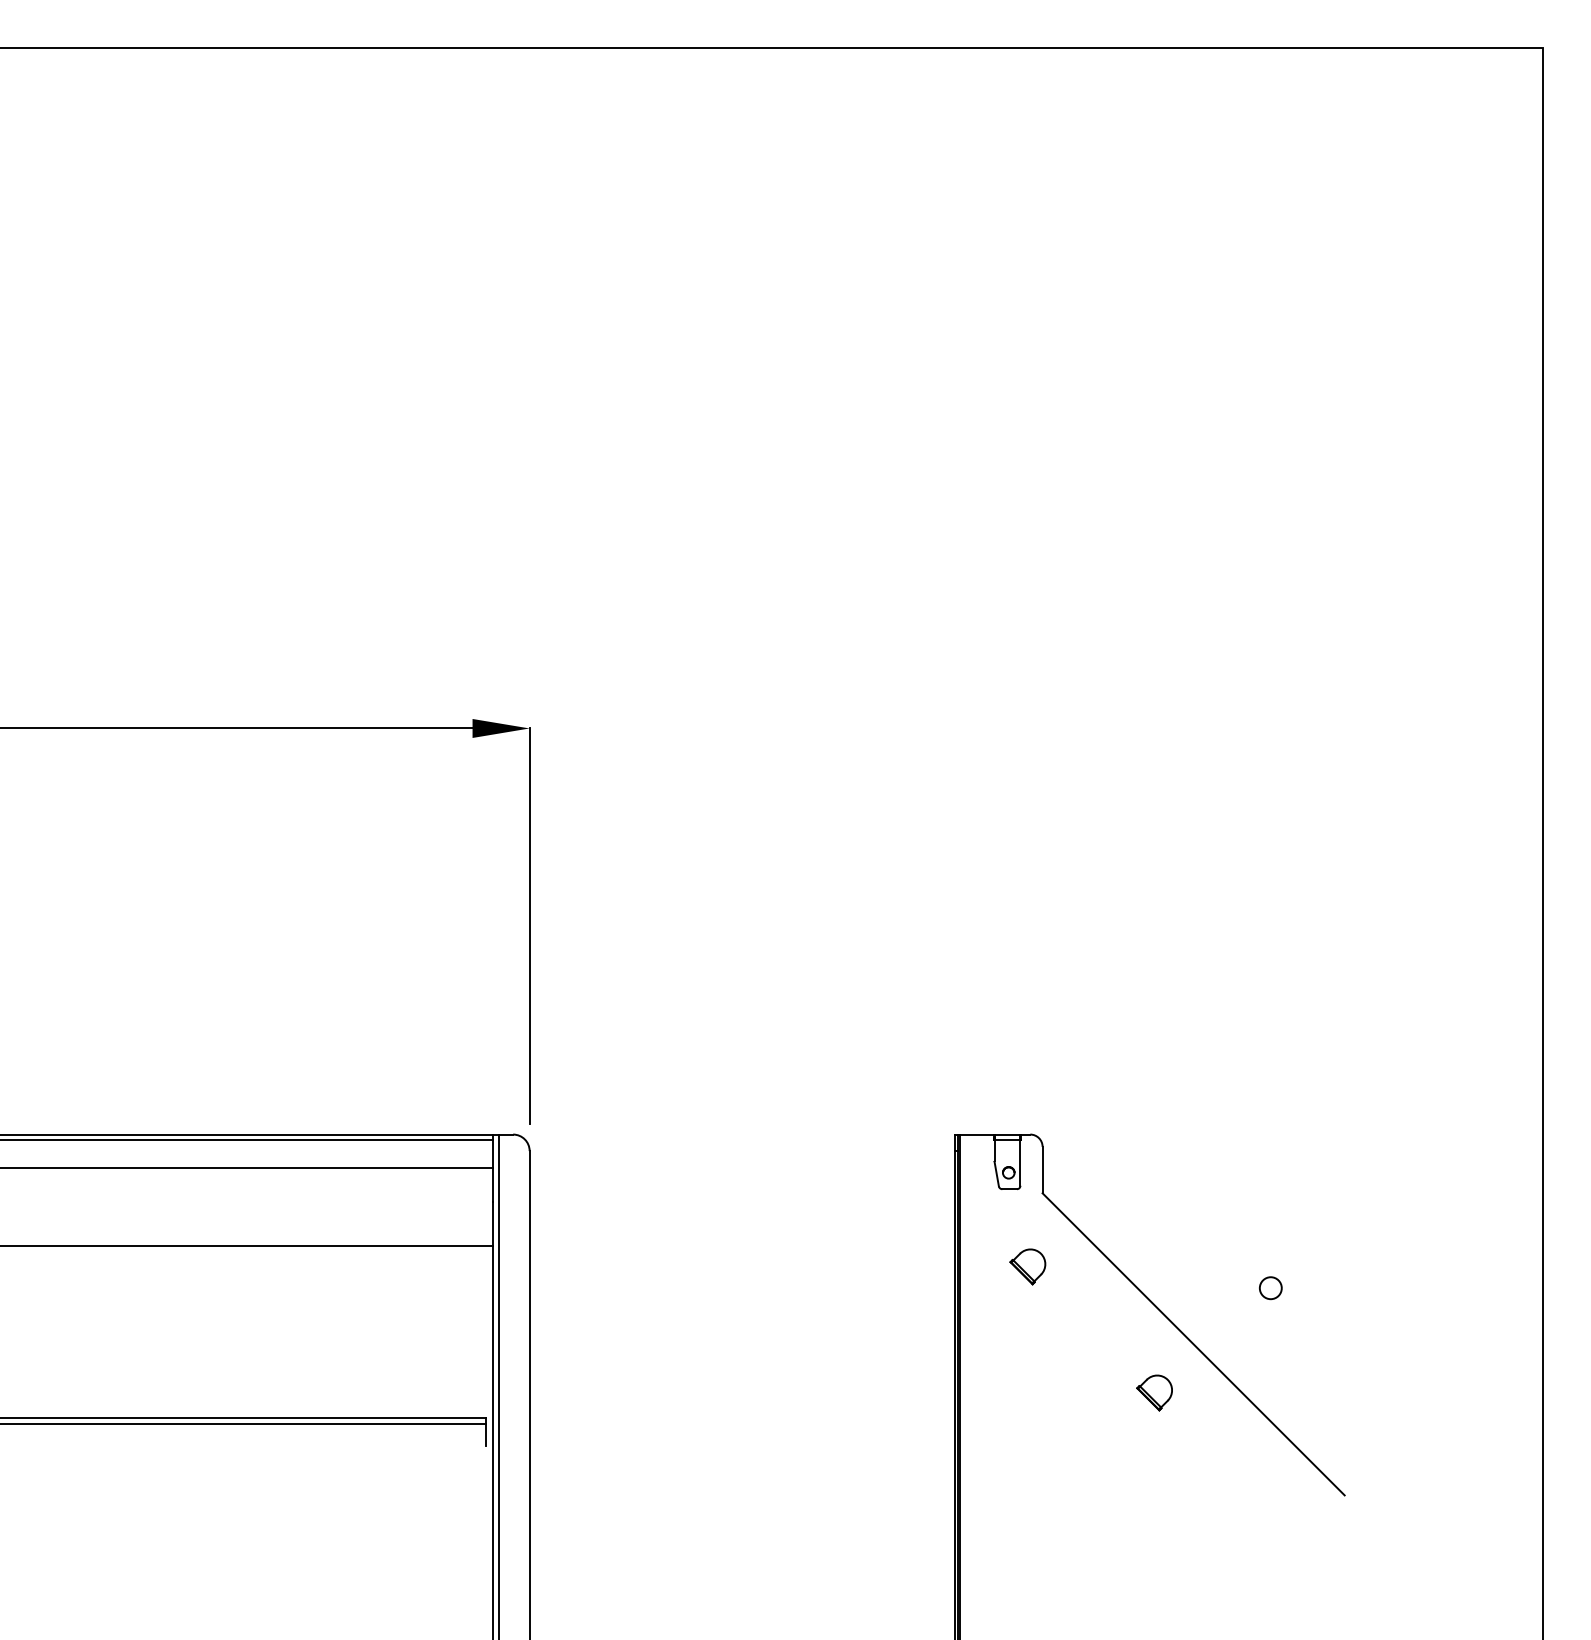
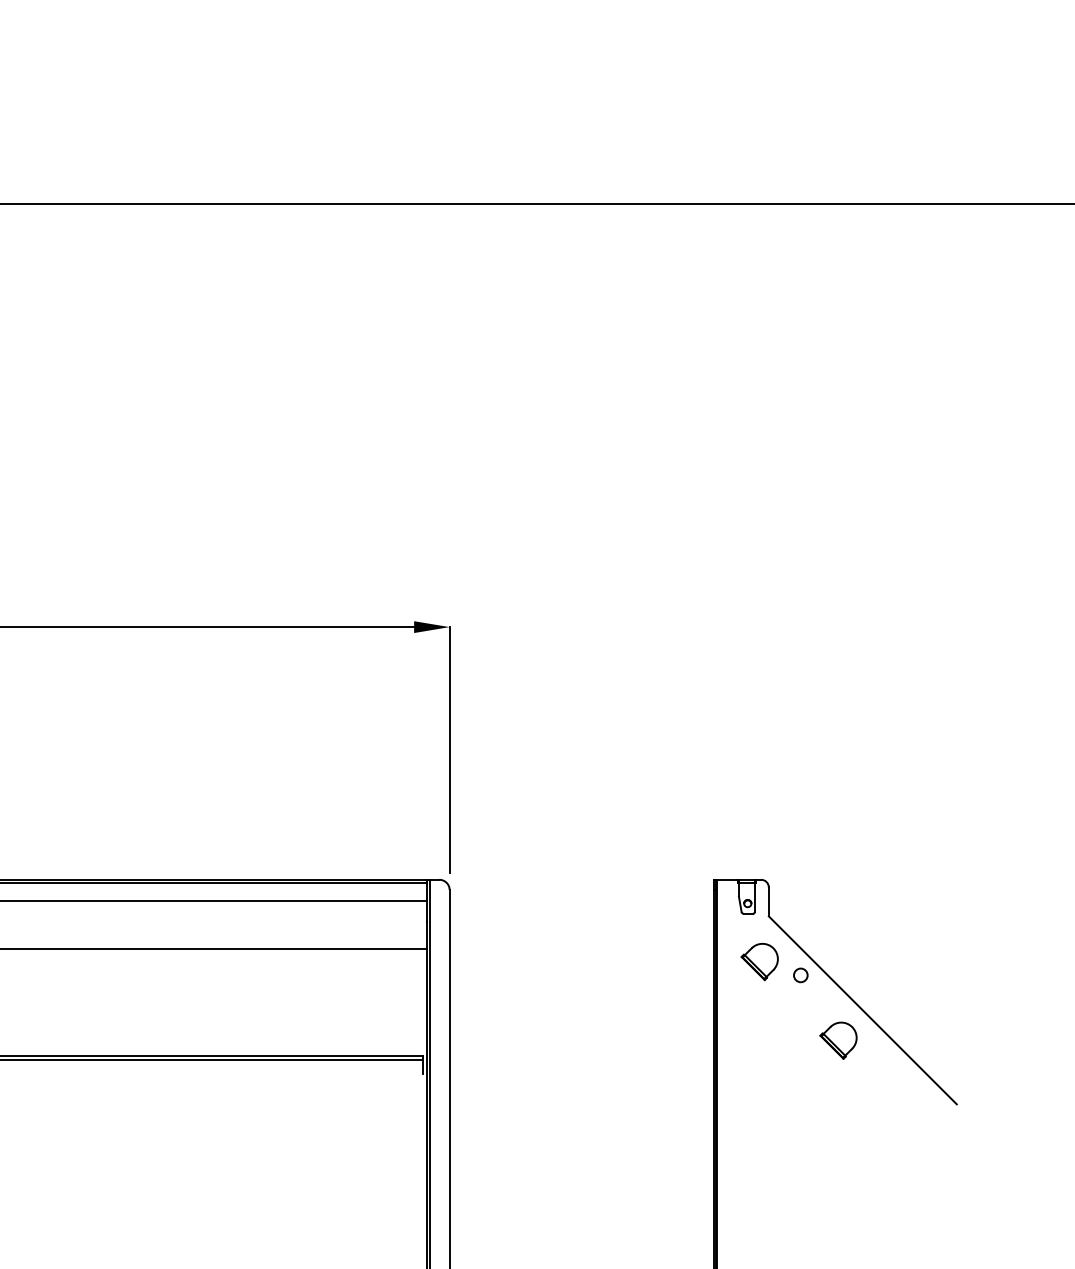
part: (1027, 1267) -> (759, 962), size x1.67
circle: (1270, 1288) -> (800, 975), moved
part: (1154, 1392) -> (838, 1040), size x1.67

